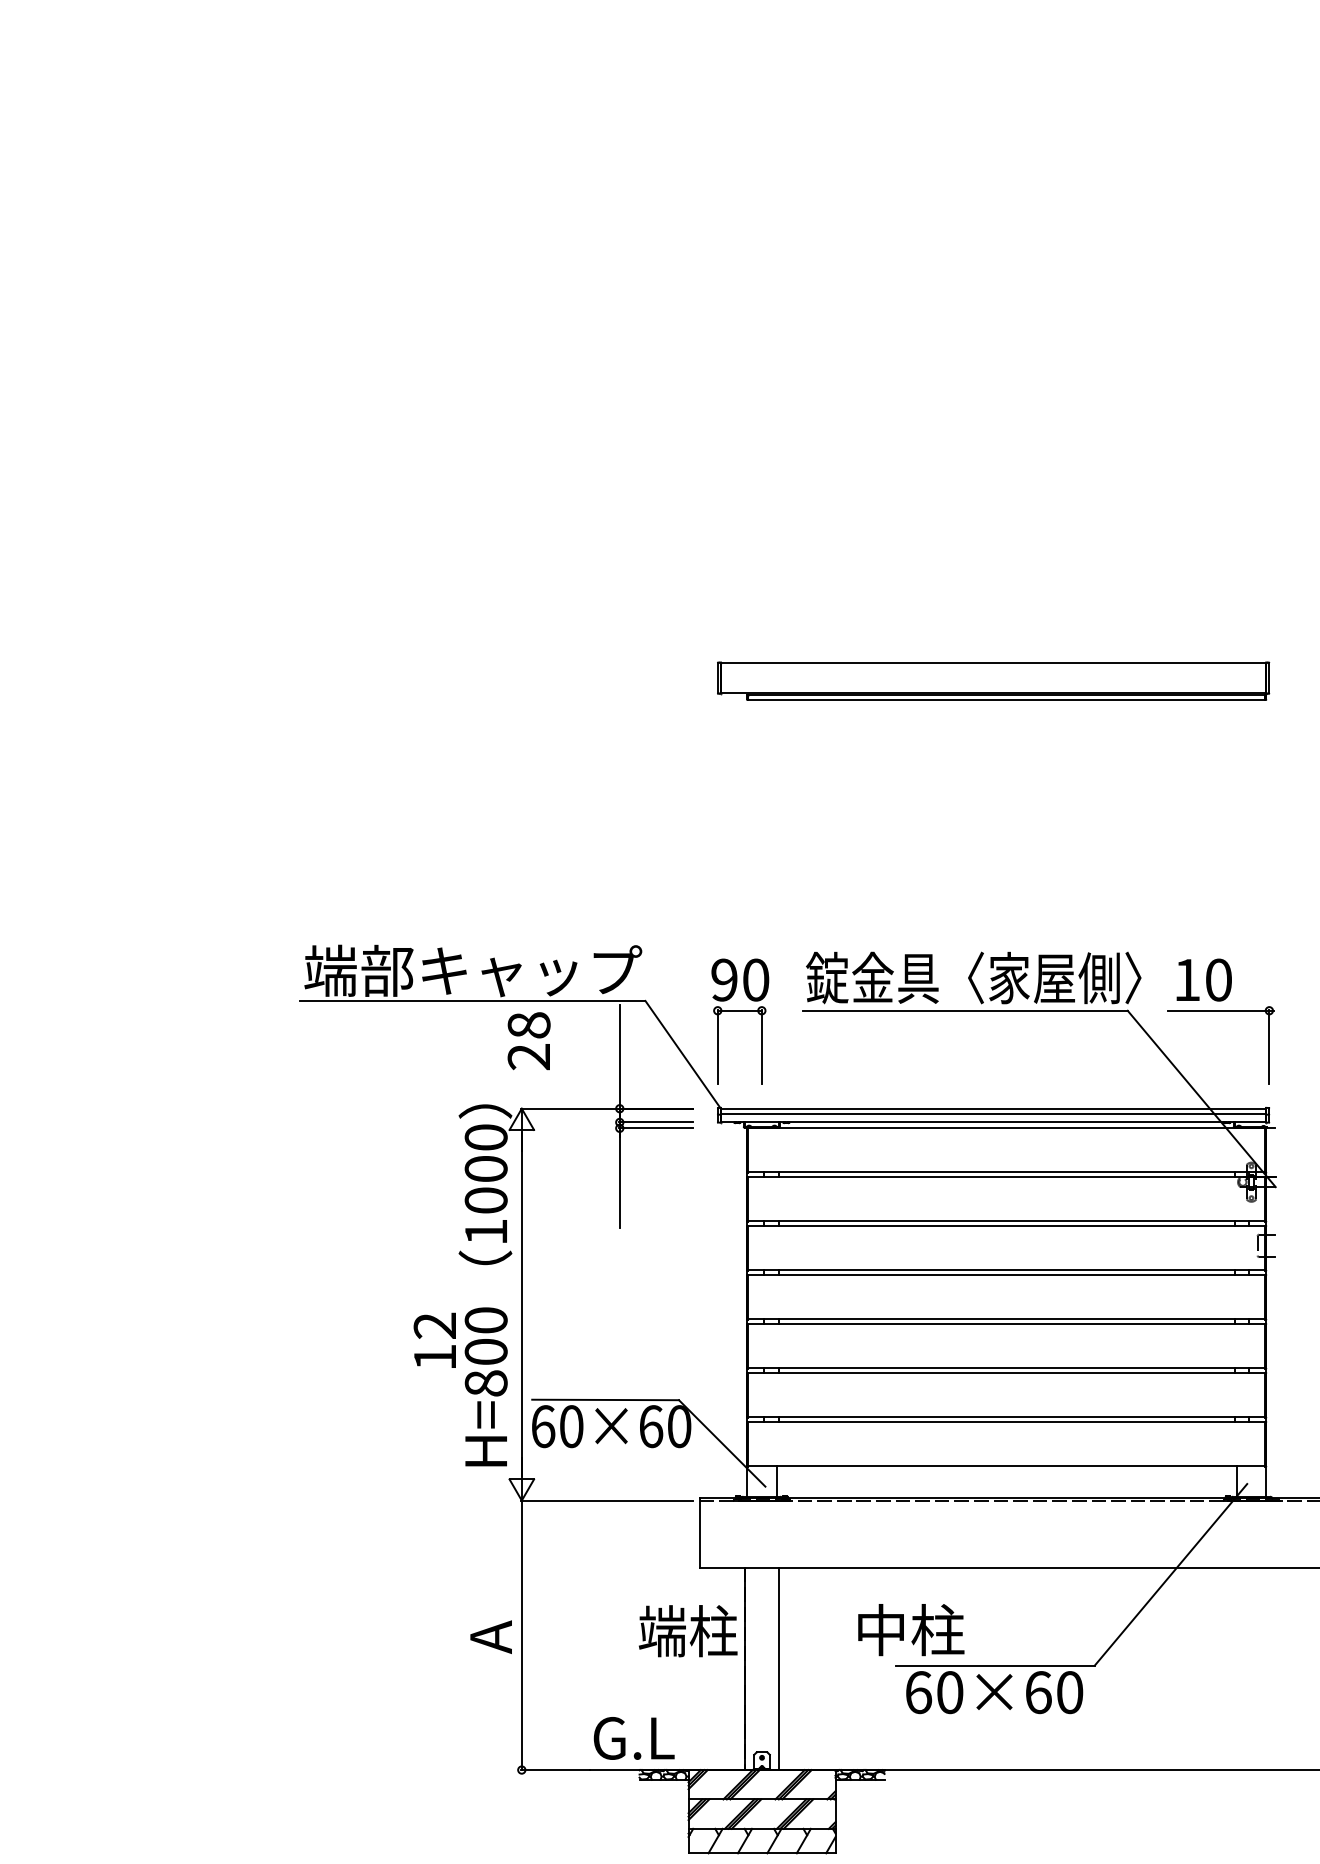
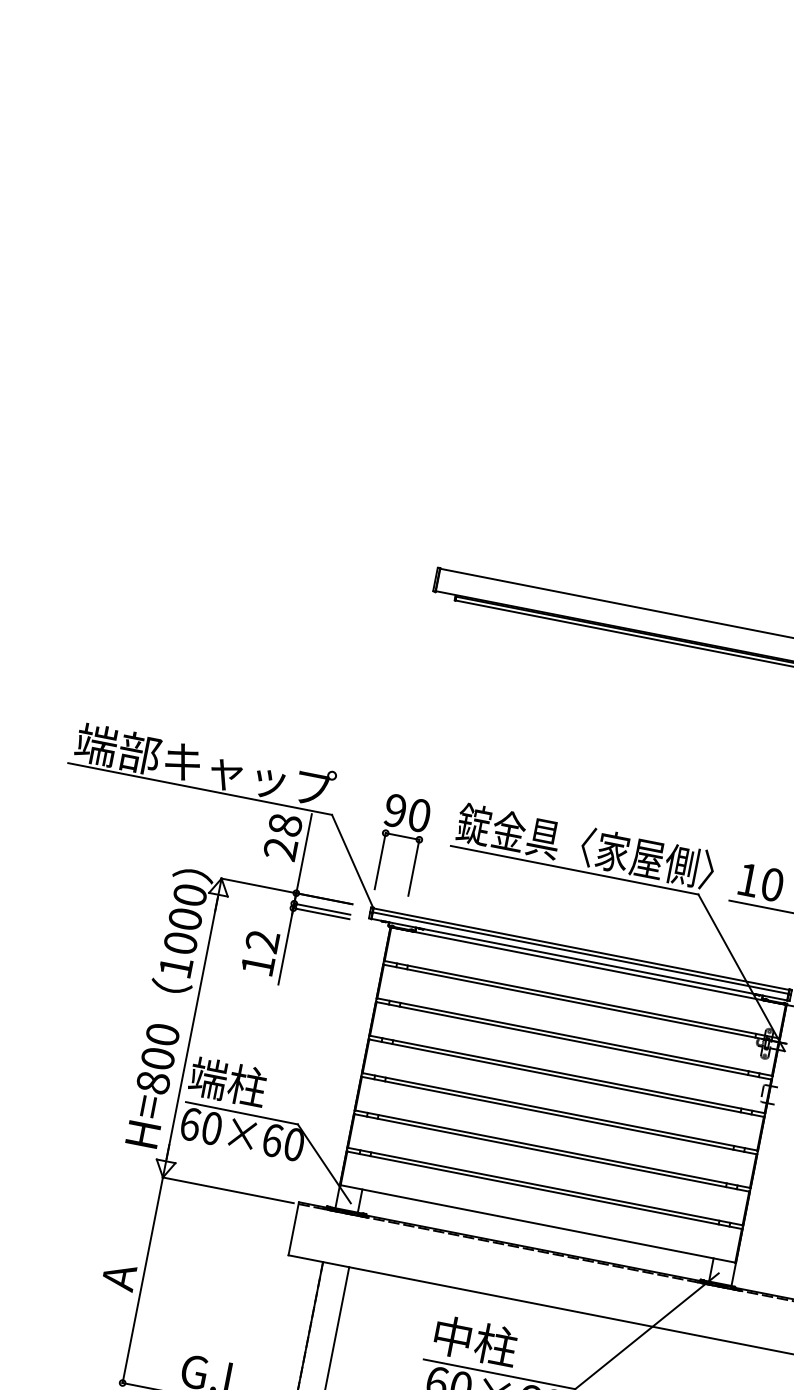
text: (528, 1041) -> (282, 837), moved
text: (434, 1339) -> (260, 951), moved
text: (911, 1630) -> (475, 1341), moved
text: (687, 1631) -> (227, 1082), moved

